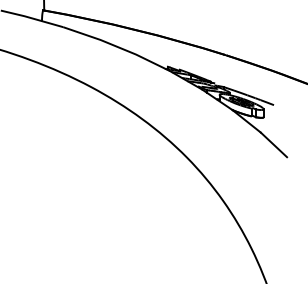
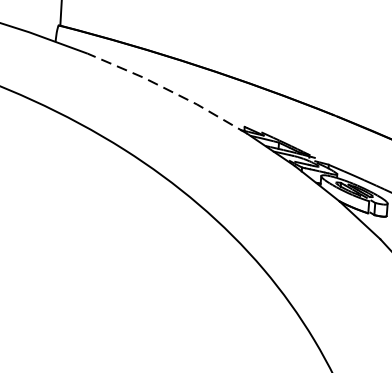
line: (116, 46) -> (167, 89), solid -> dashed

